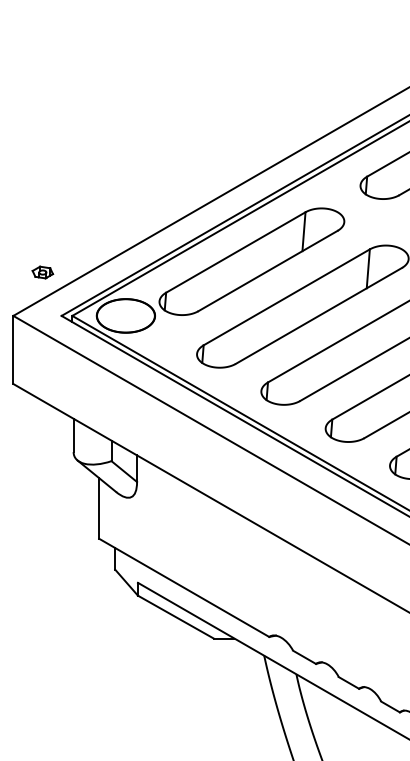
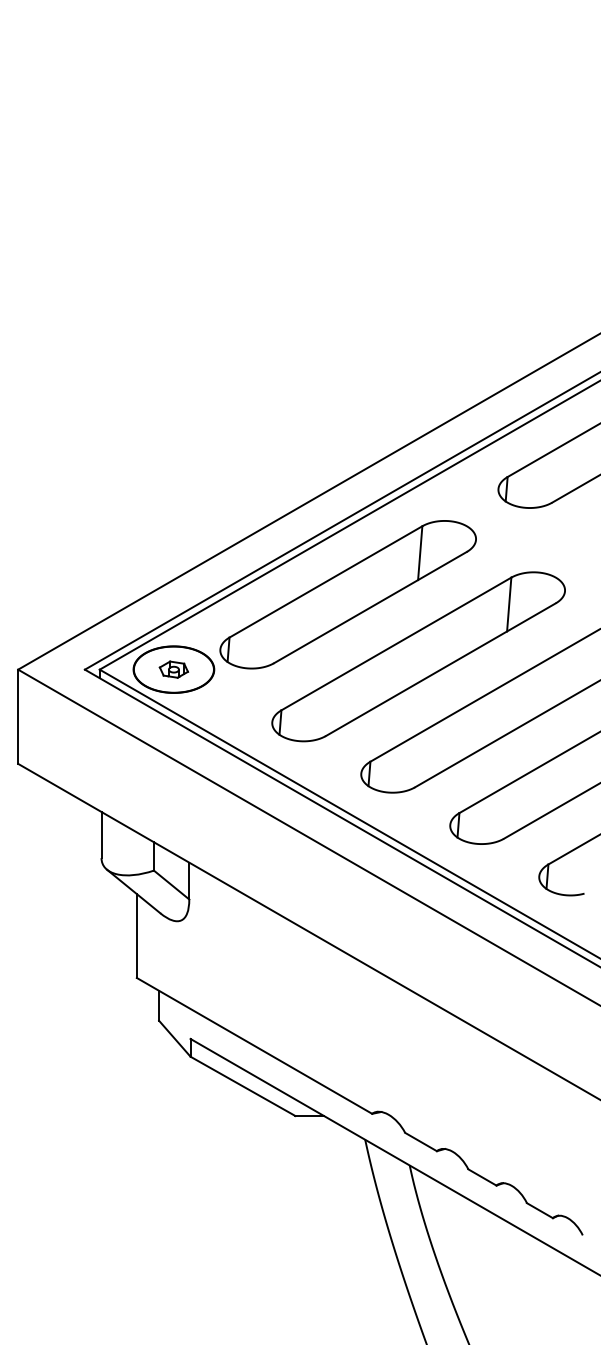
part: (42, 272) -> (173, 669), moved

